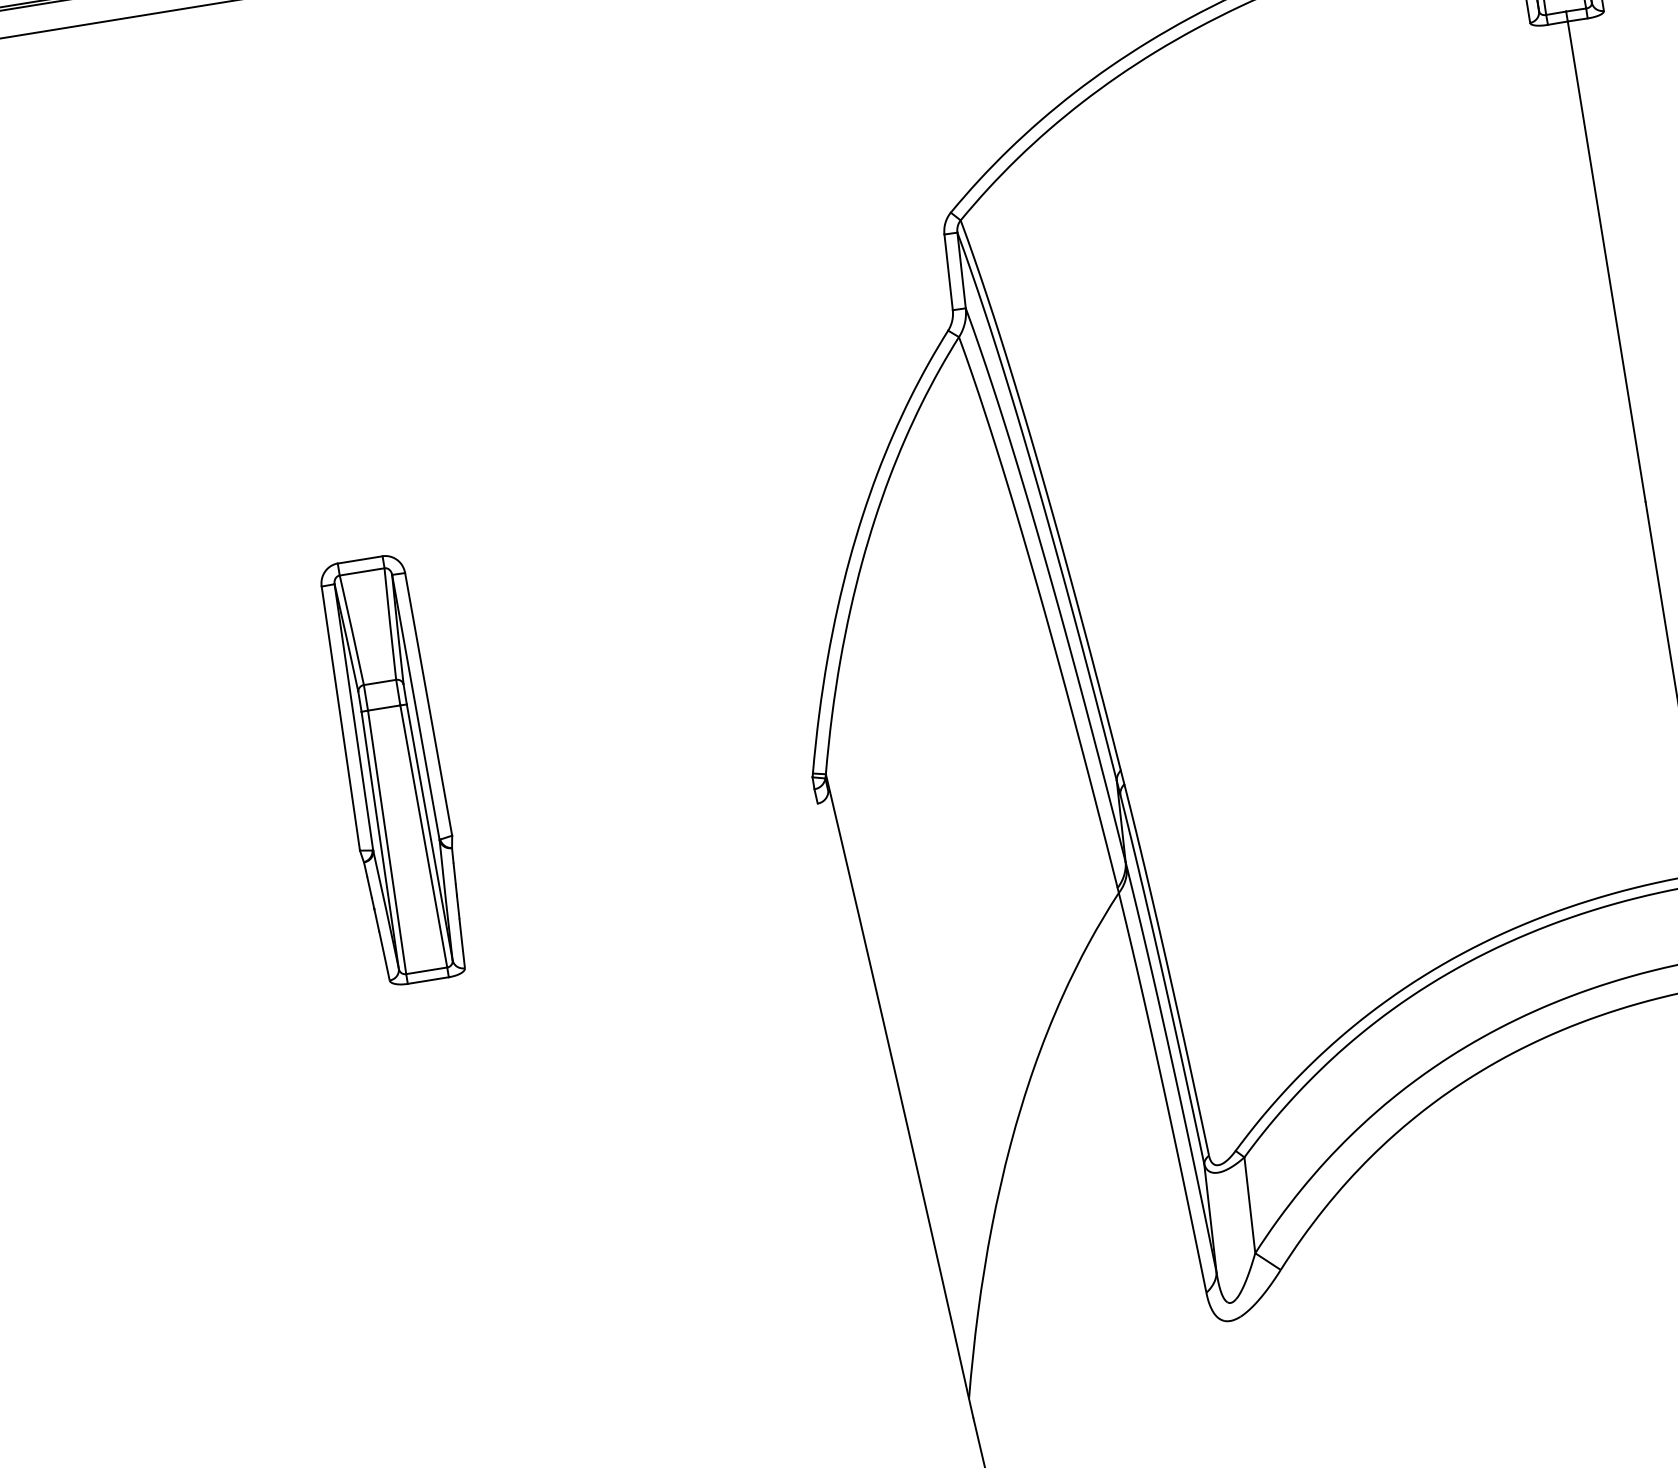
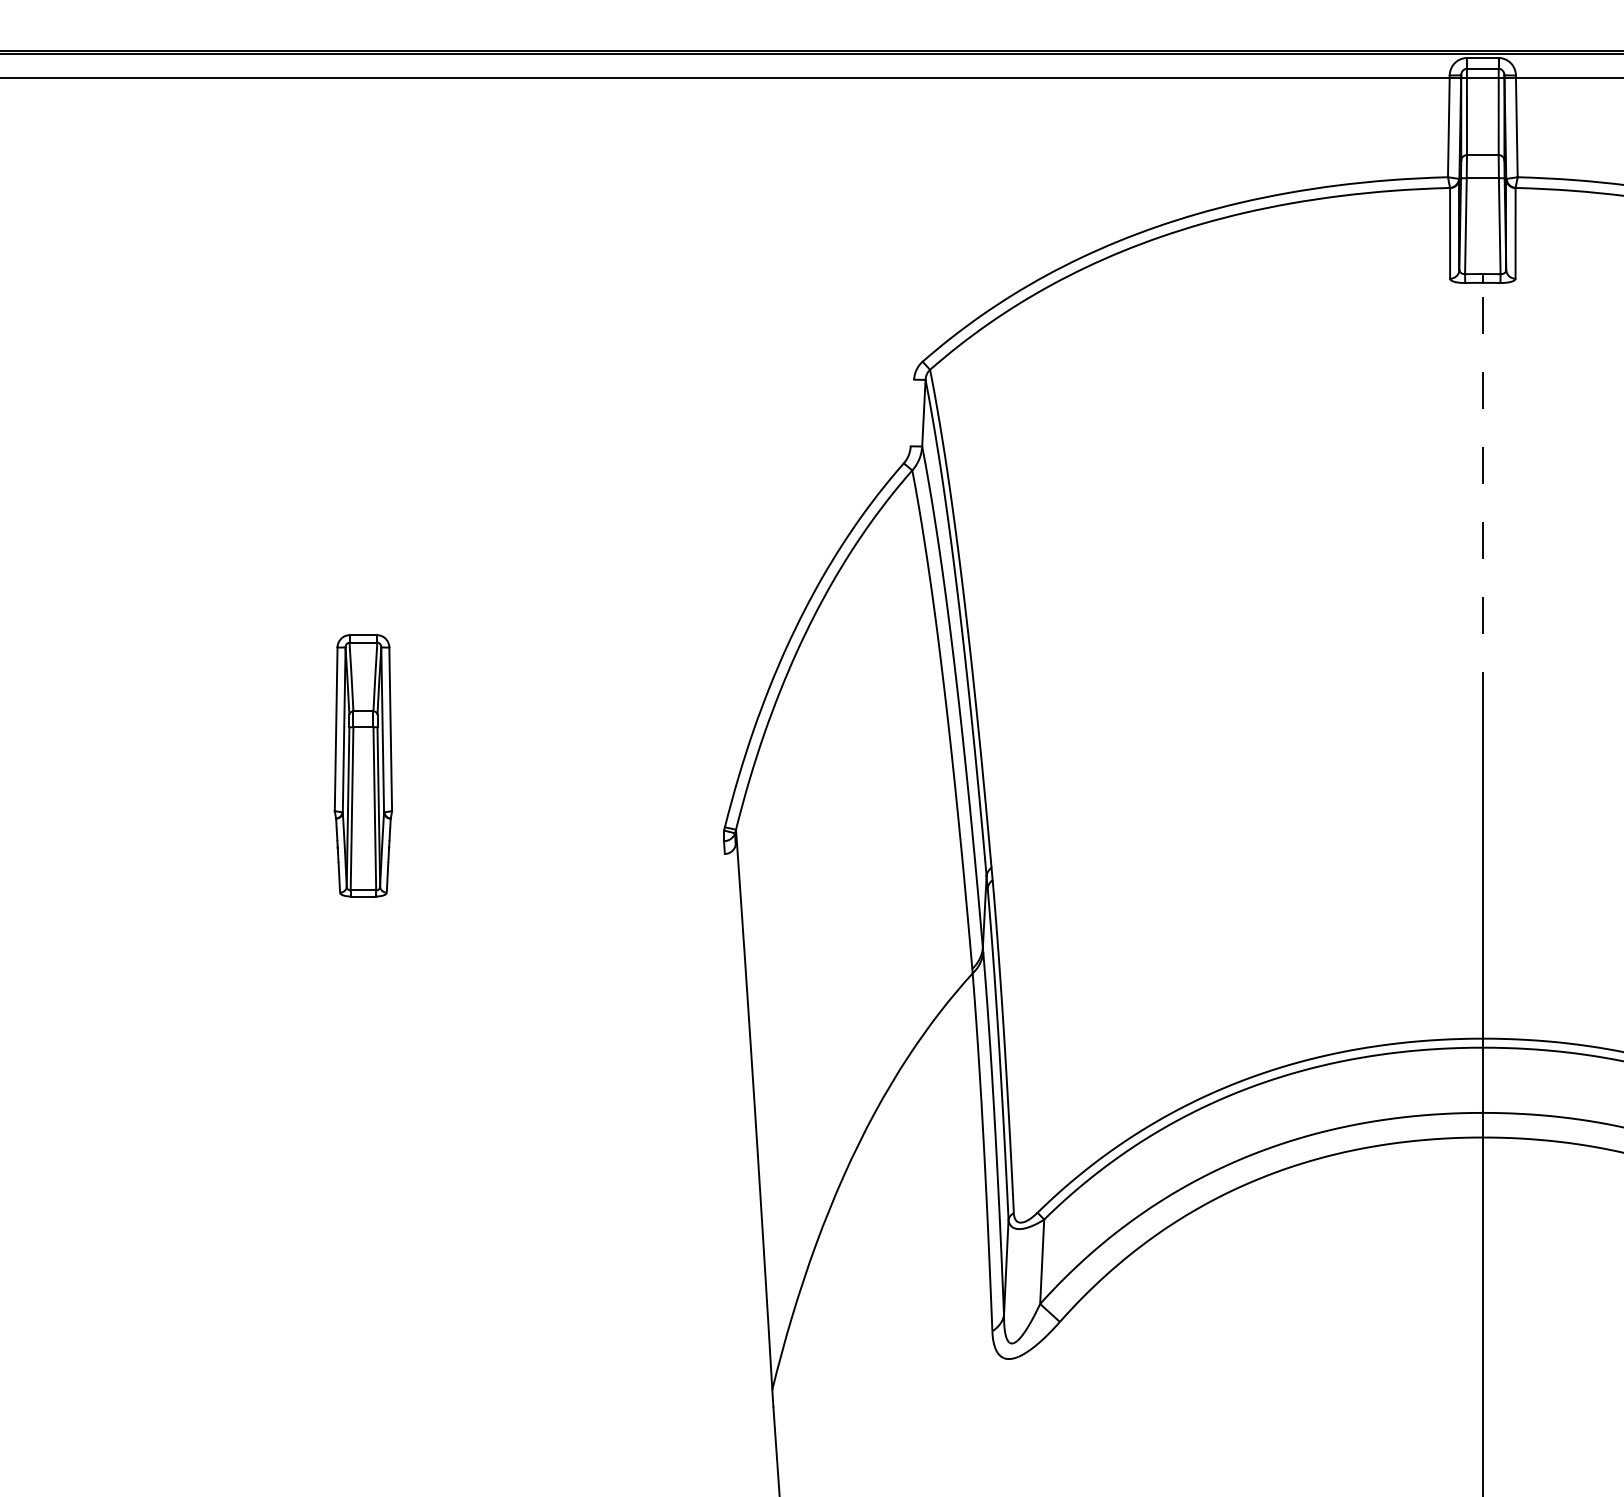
line: (1606, 261) -> (1482, 495), solid -> dashed
line: (948, 271) -> (912, 412), removed
part: (394, 769) -> (363, 765), size x0.7

